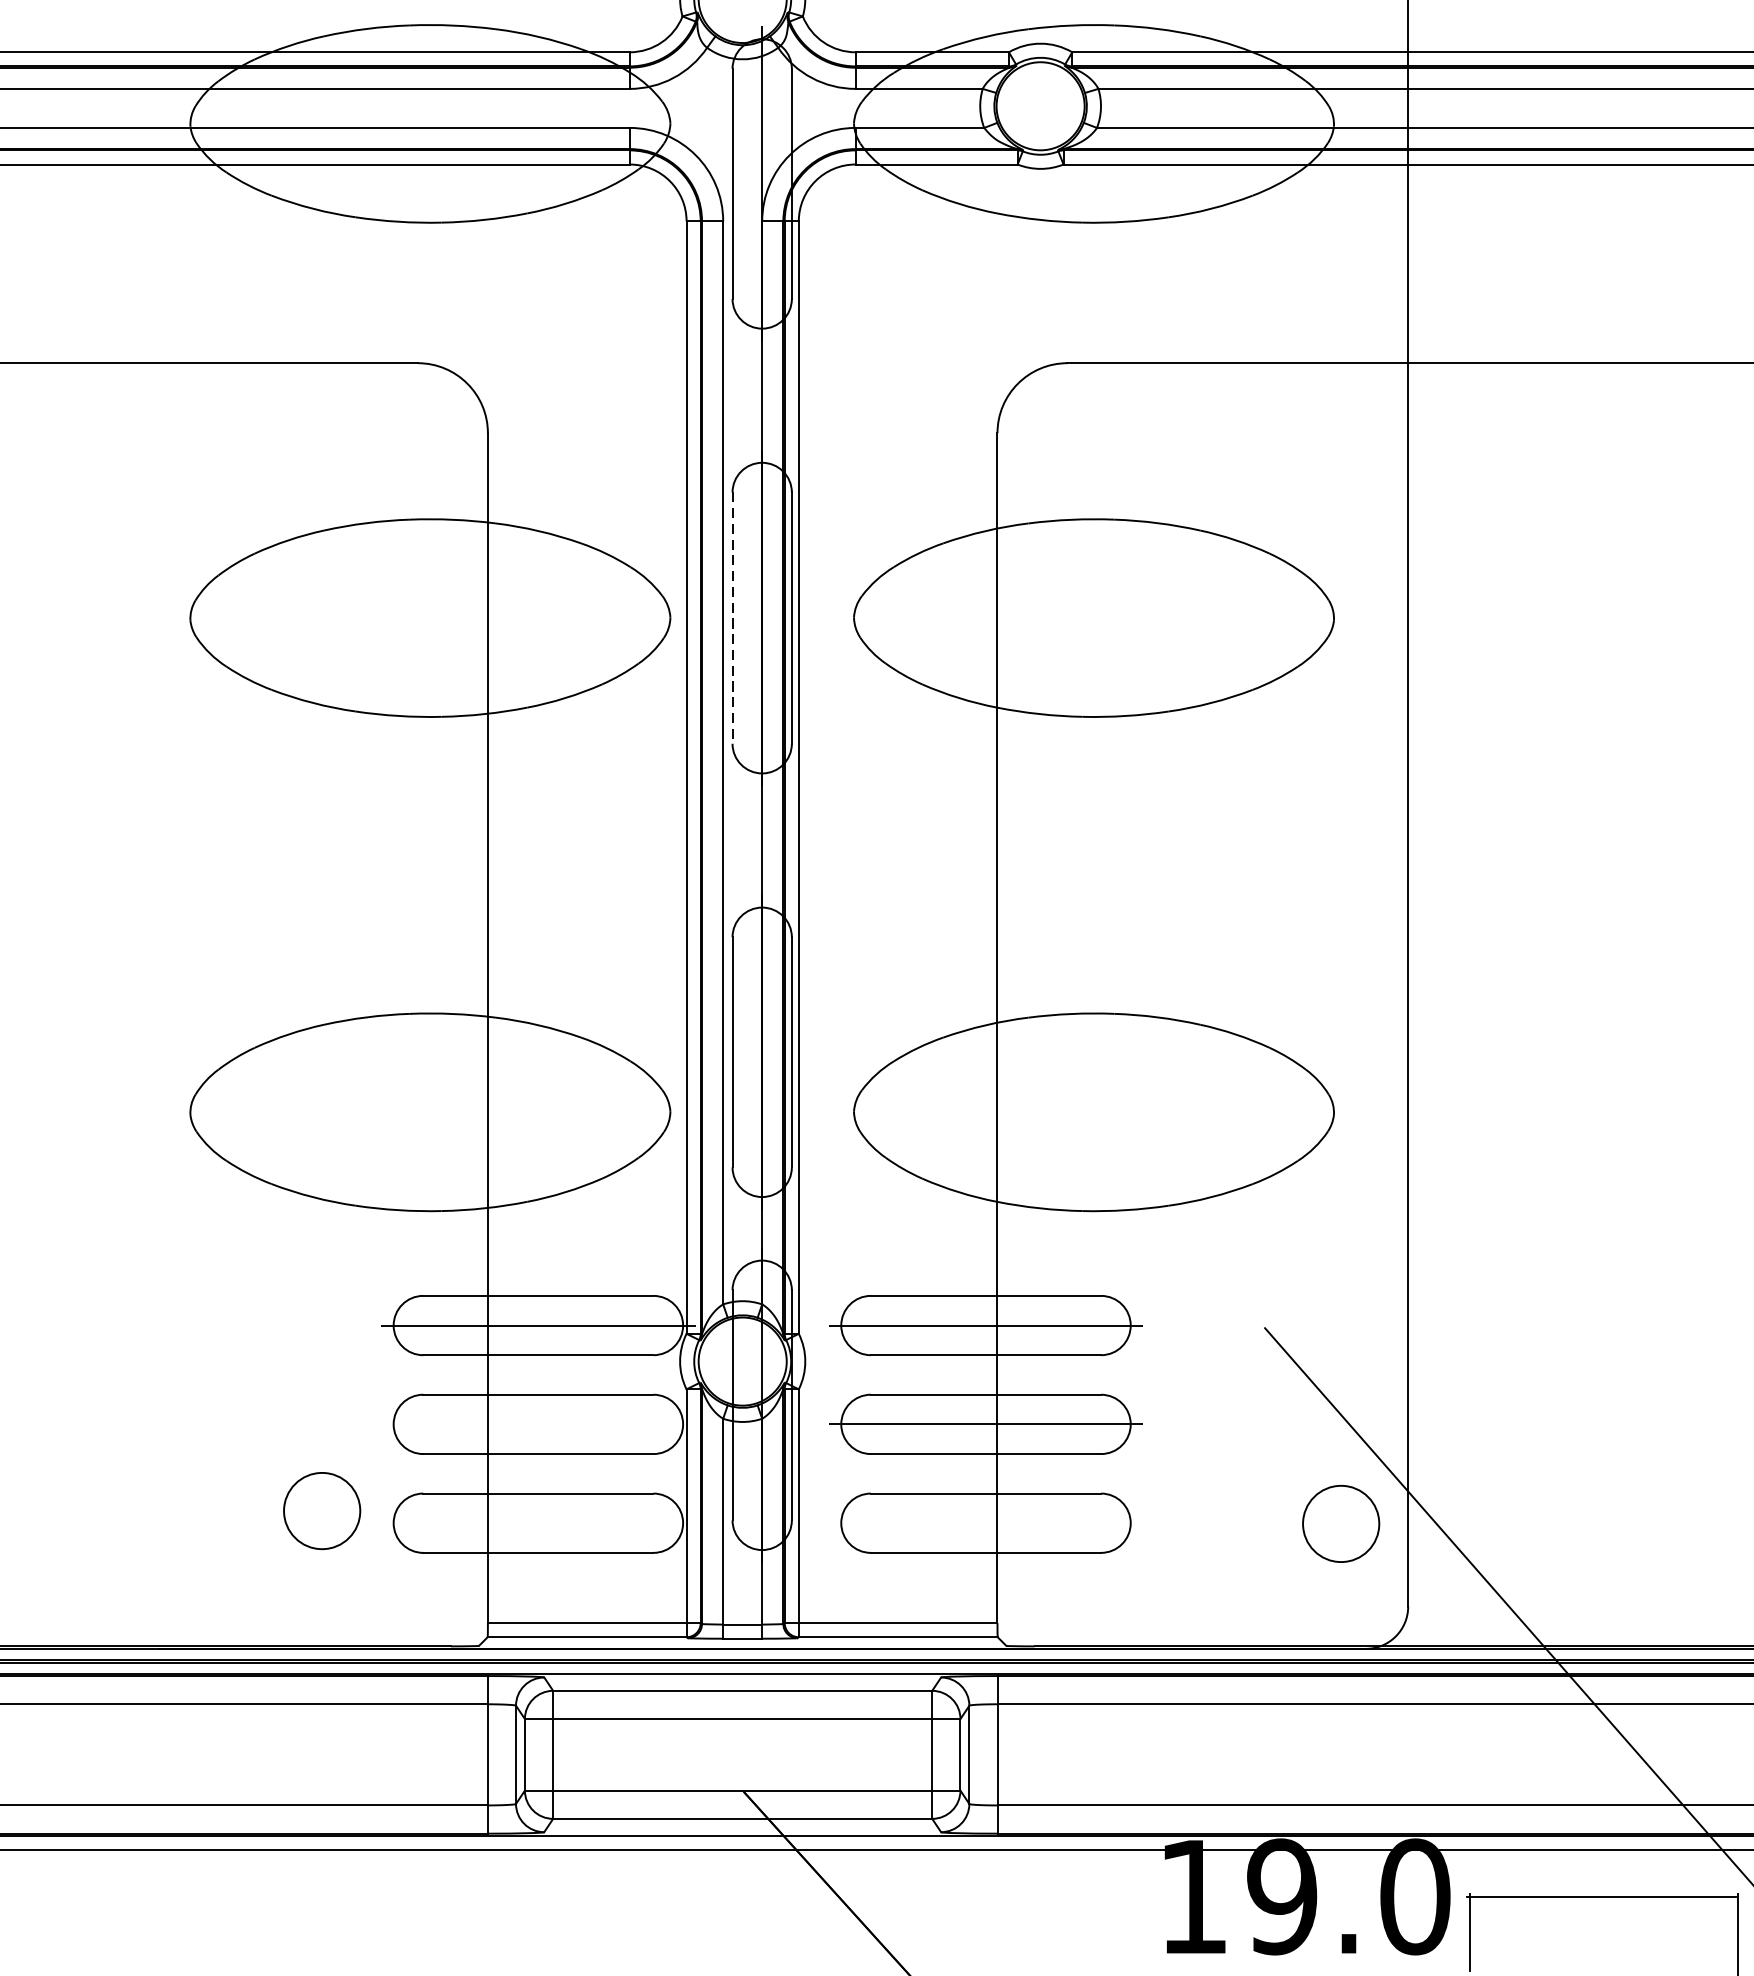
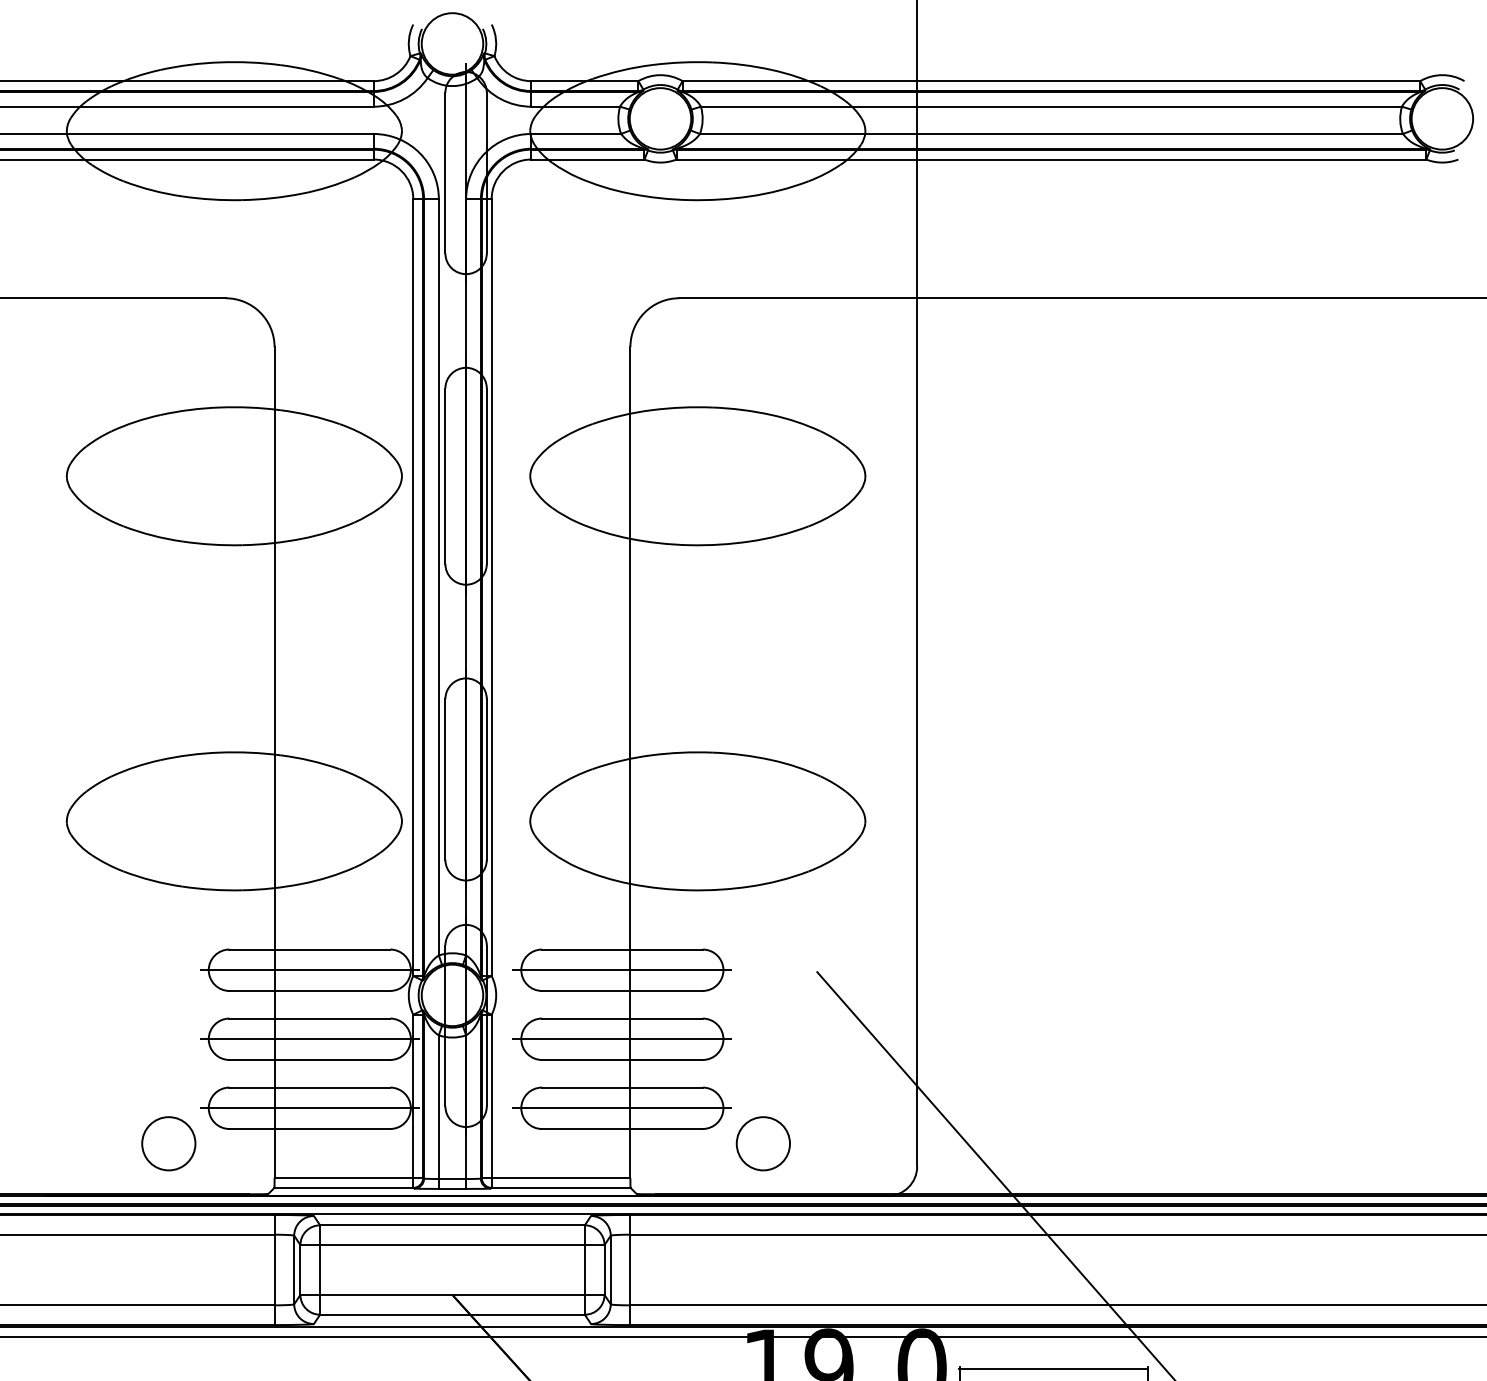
line: (732, 618) -> (445, 476), dashed -> solid
line: (537, 1424) -> (309, 1039), added
circle: (321, 1510) -> (168, 1143), moved
line: (537, 1523) -> (309, 1108), added
line: (986, 1523) -> (622, 1108), added
circle: (1339, 1523) -> (762, 1143), moved

